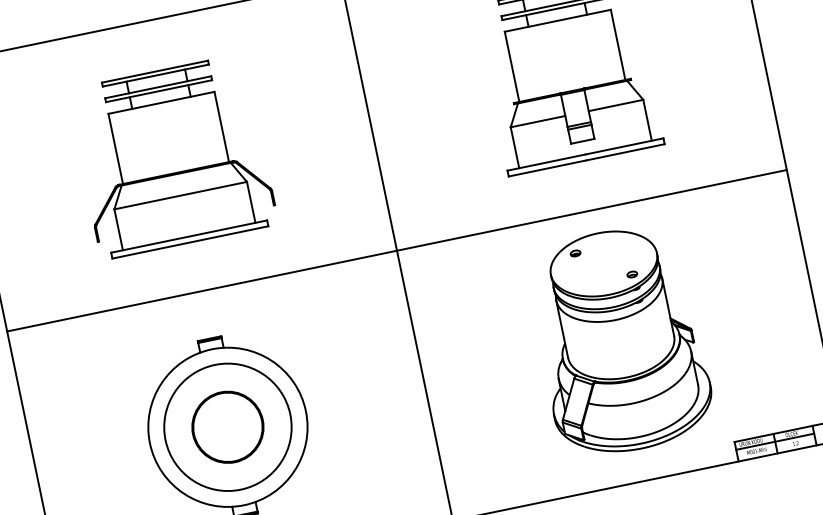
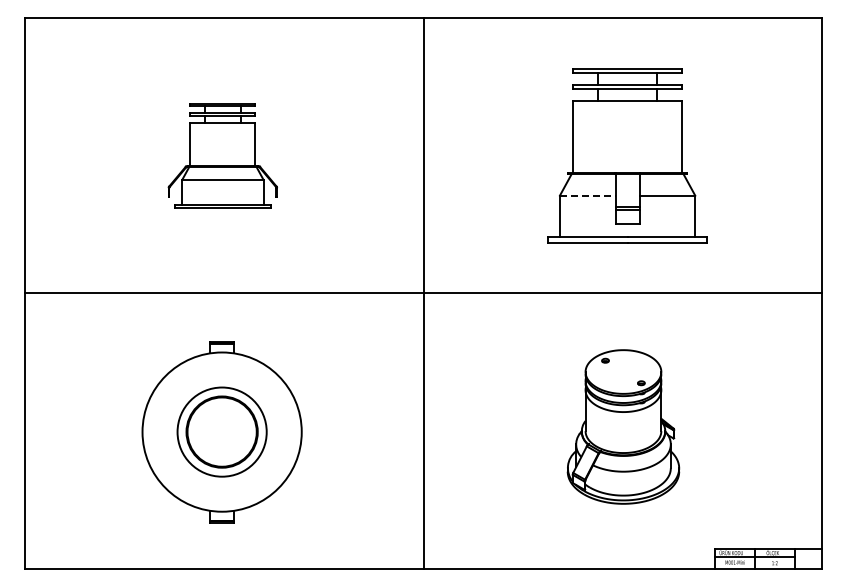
line: (537, 121) -> (587, 195), solid -> dashed
part: (172, 156) -> (222, 155), size x0.6
part: (619, 340) -> (623, 426), size x0.7
circle: (227, 426) -> (221, 431), size x0.7

